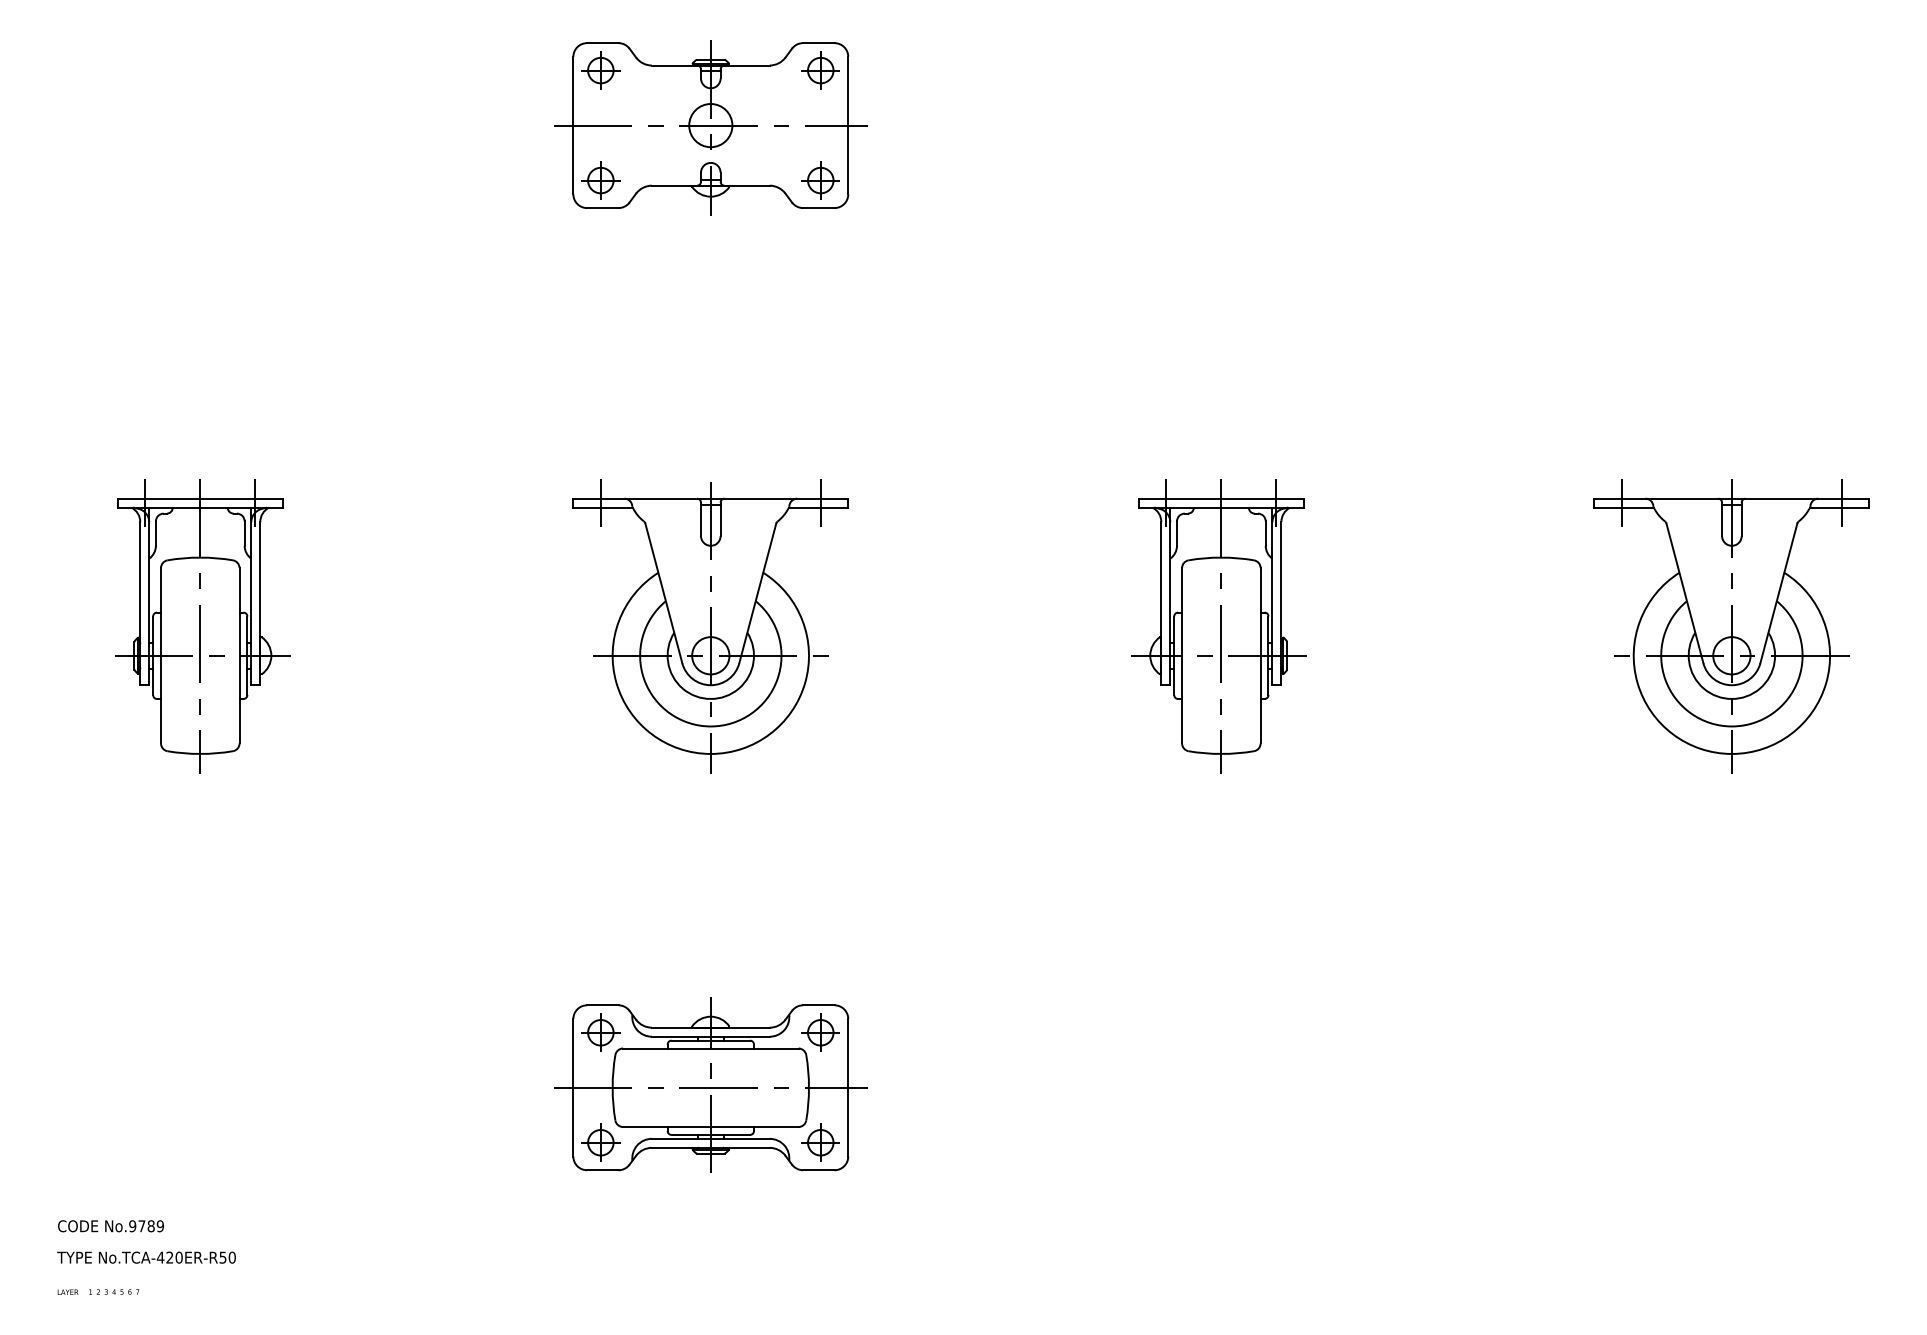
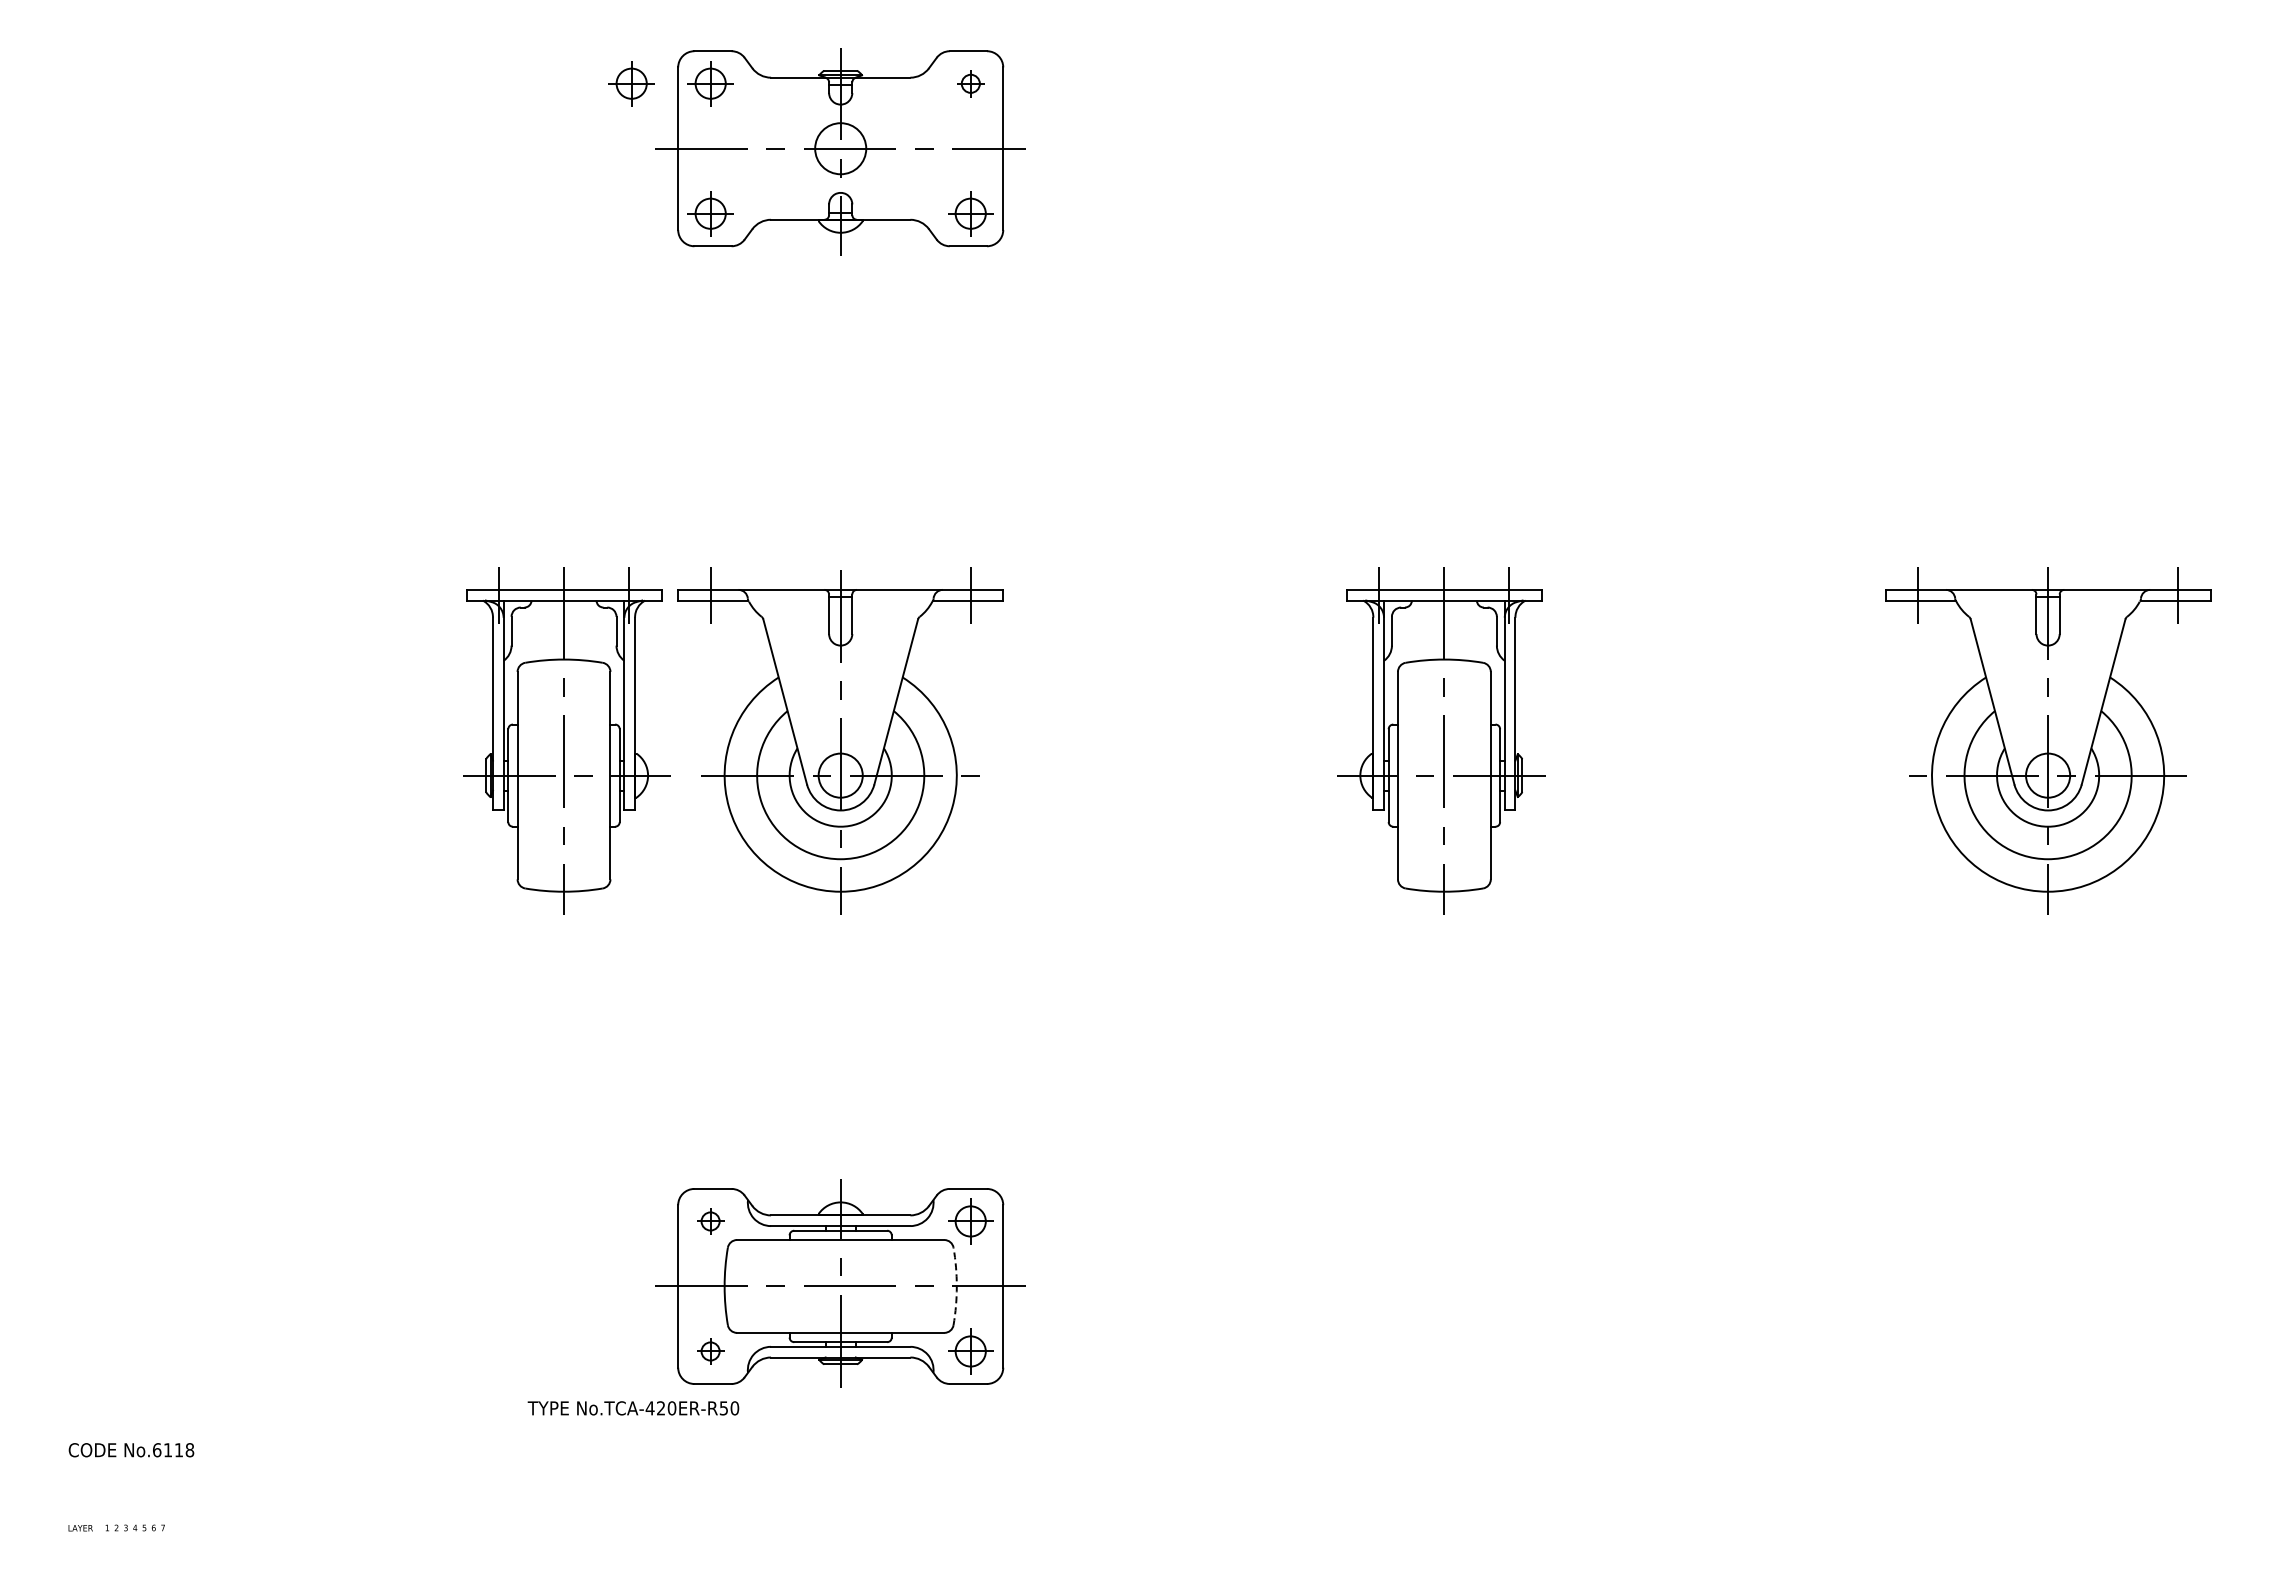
part: (533, 70) -> (631, 83), added
part: (820, 70) -> (970, 83), size x0.6
part: (202, 626) -> (566, 740), moved
part: (600, 1032) -> (710, 1221), size x0.6
arc: (808, 1087) -> (956, 1286), solid -> dashed
part: (600, 1142) -> (710, 1351), size x0.6
text: (146, 1226) -> (173, 1450), No.9789 -> No.6118
text: (146, 1257) -> (633, 1408), moved

